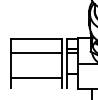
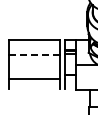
line: (36, 53) -> (34, 54), solid -> dashed

